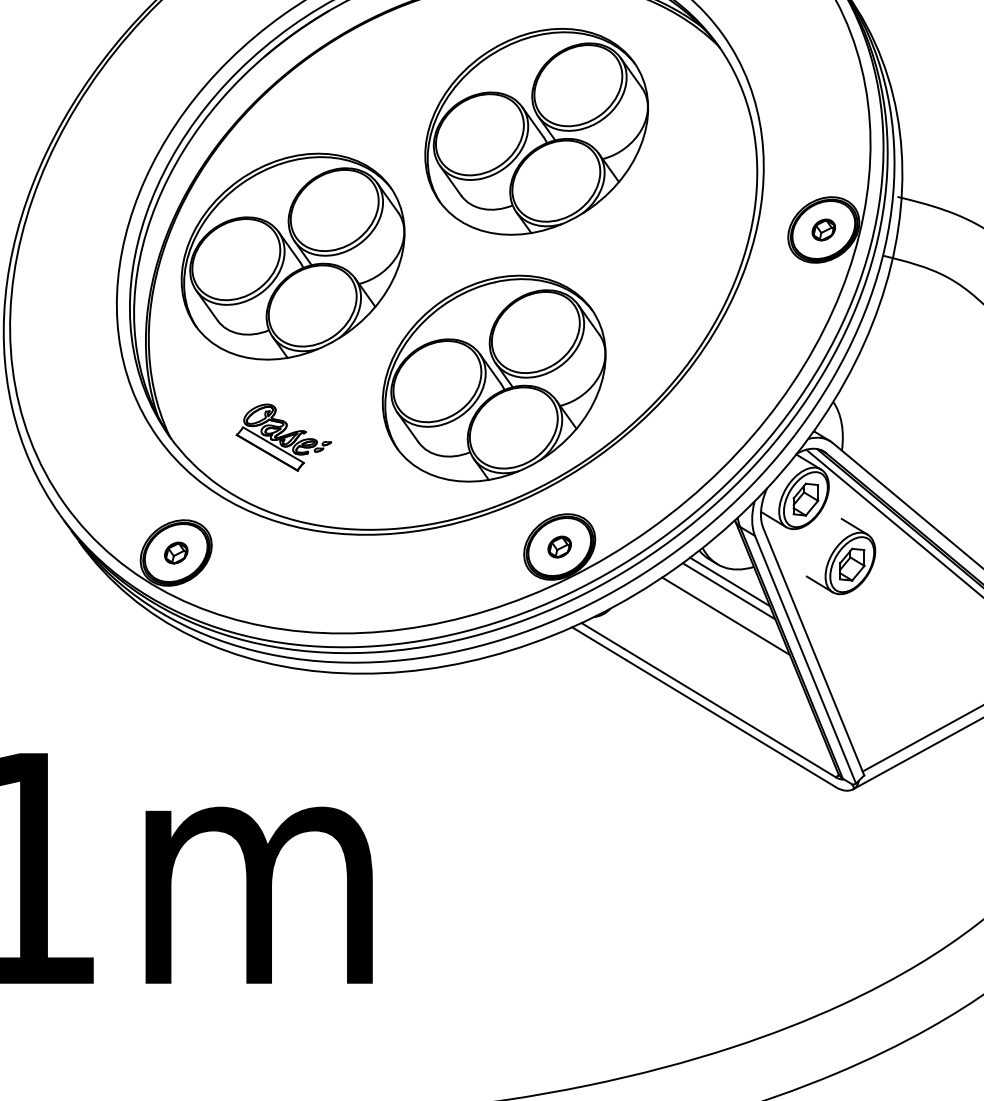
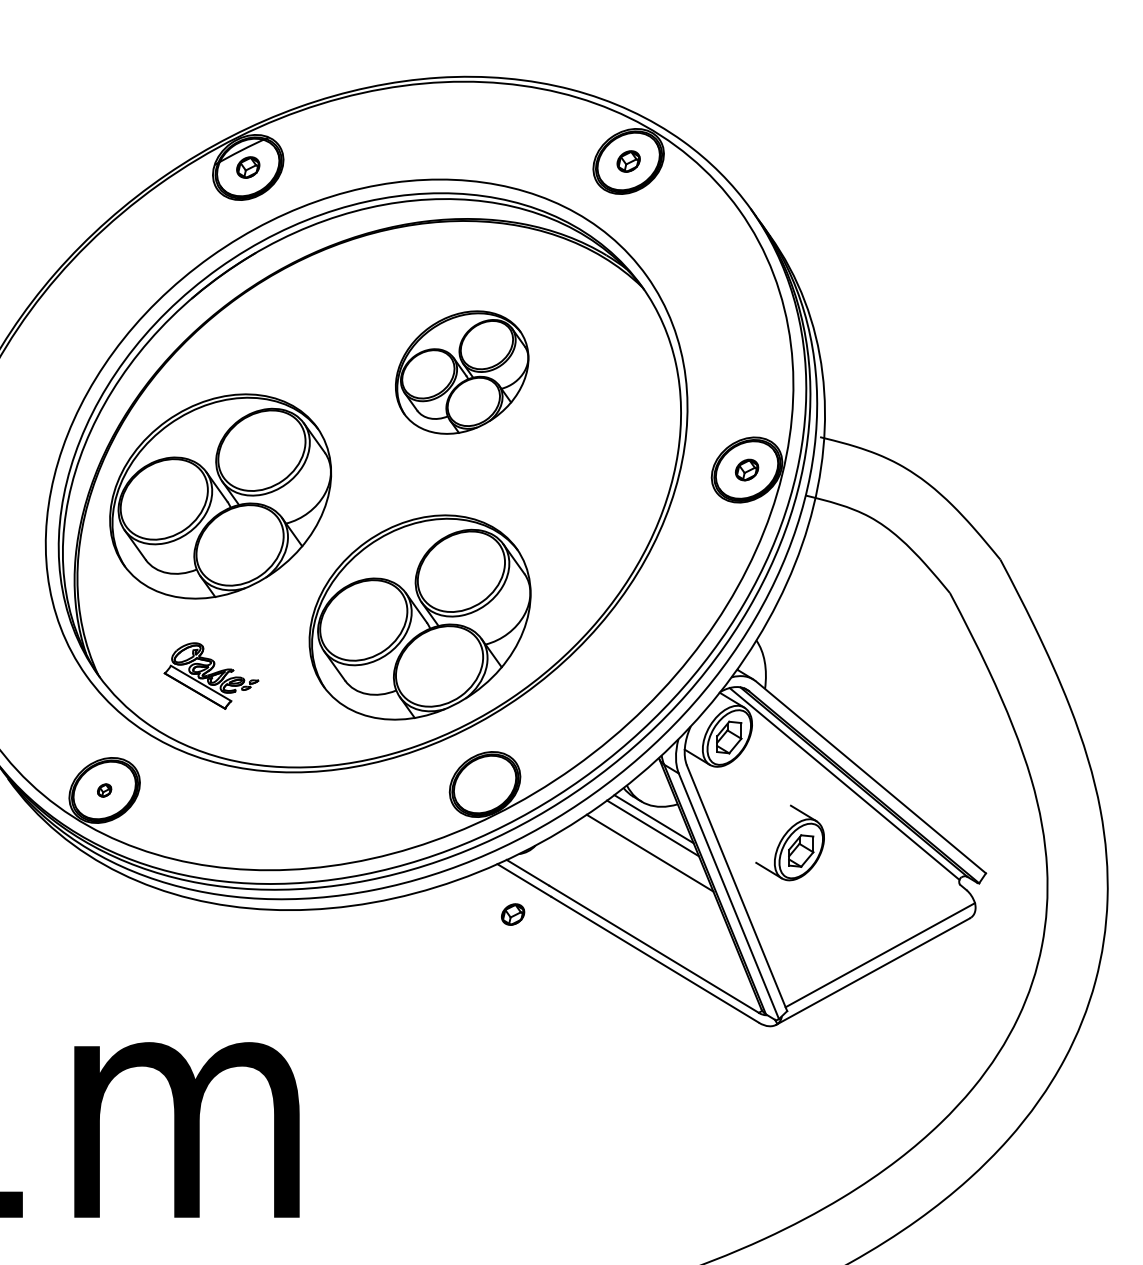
part: (535, 131) -> (461, 372), size x0.6
part: (560, 547) -> (513, 914), moved
part: (176, 553) -> (104, 790), size x0.6
part: (840, 556) -> (789, 842), moved

